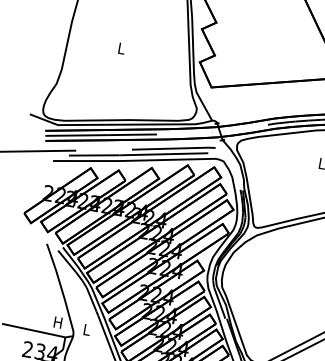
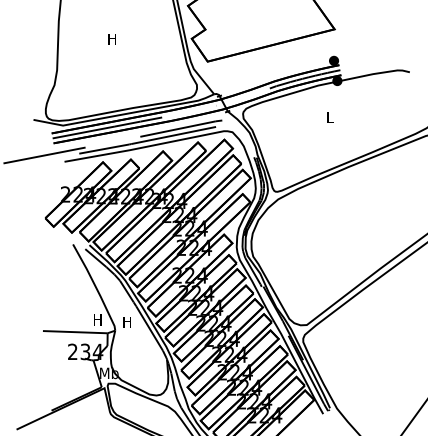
text: (120, 48) -> (111, 39), L -> H
text: (85, 330) -> (126, 322), L -> H

